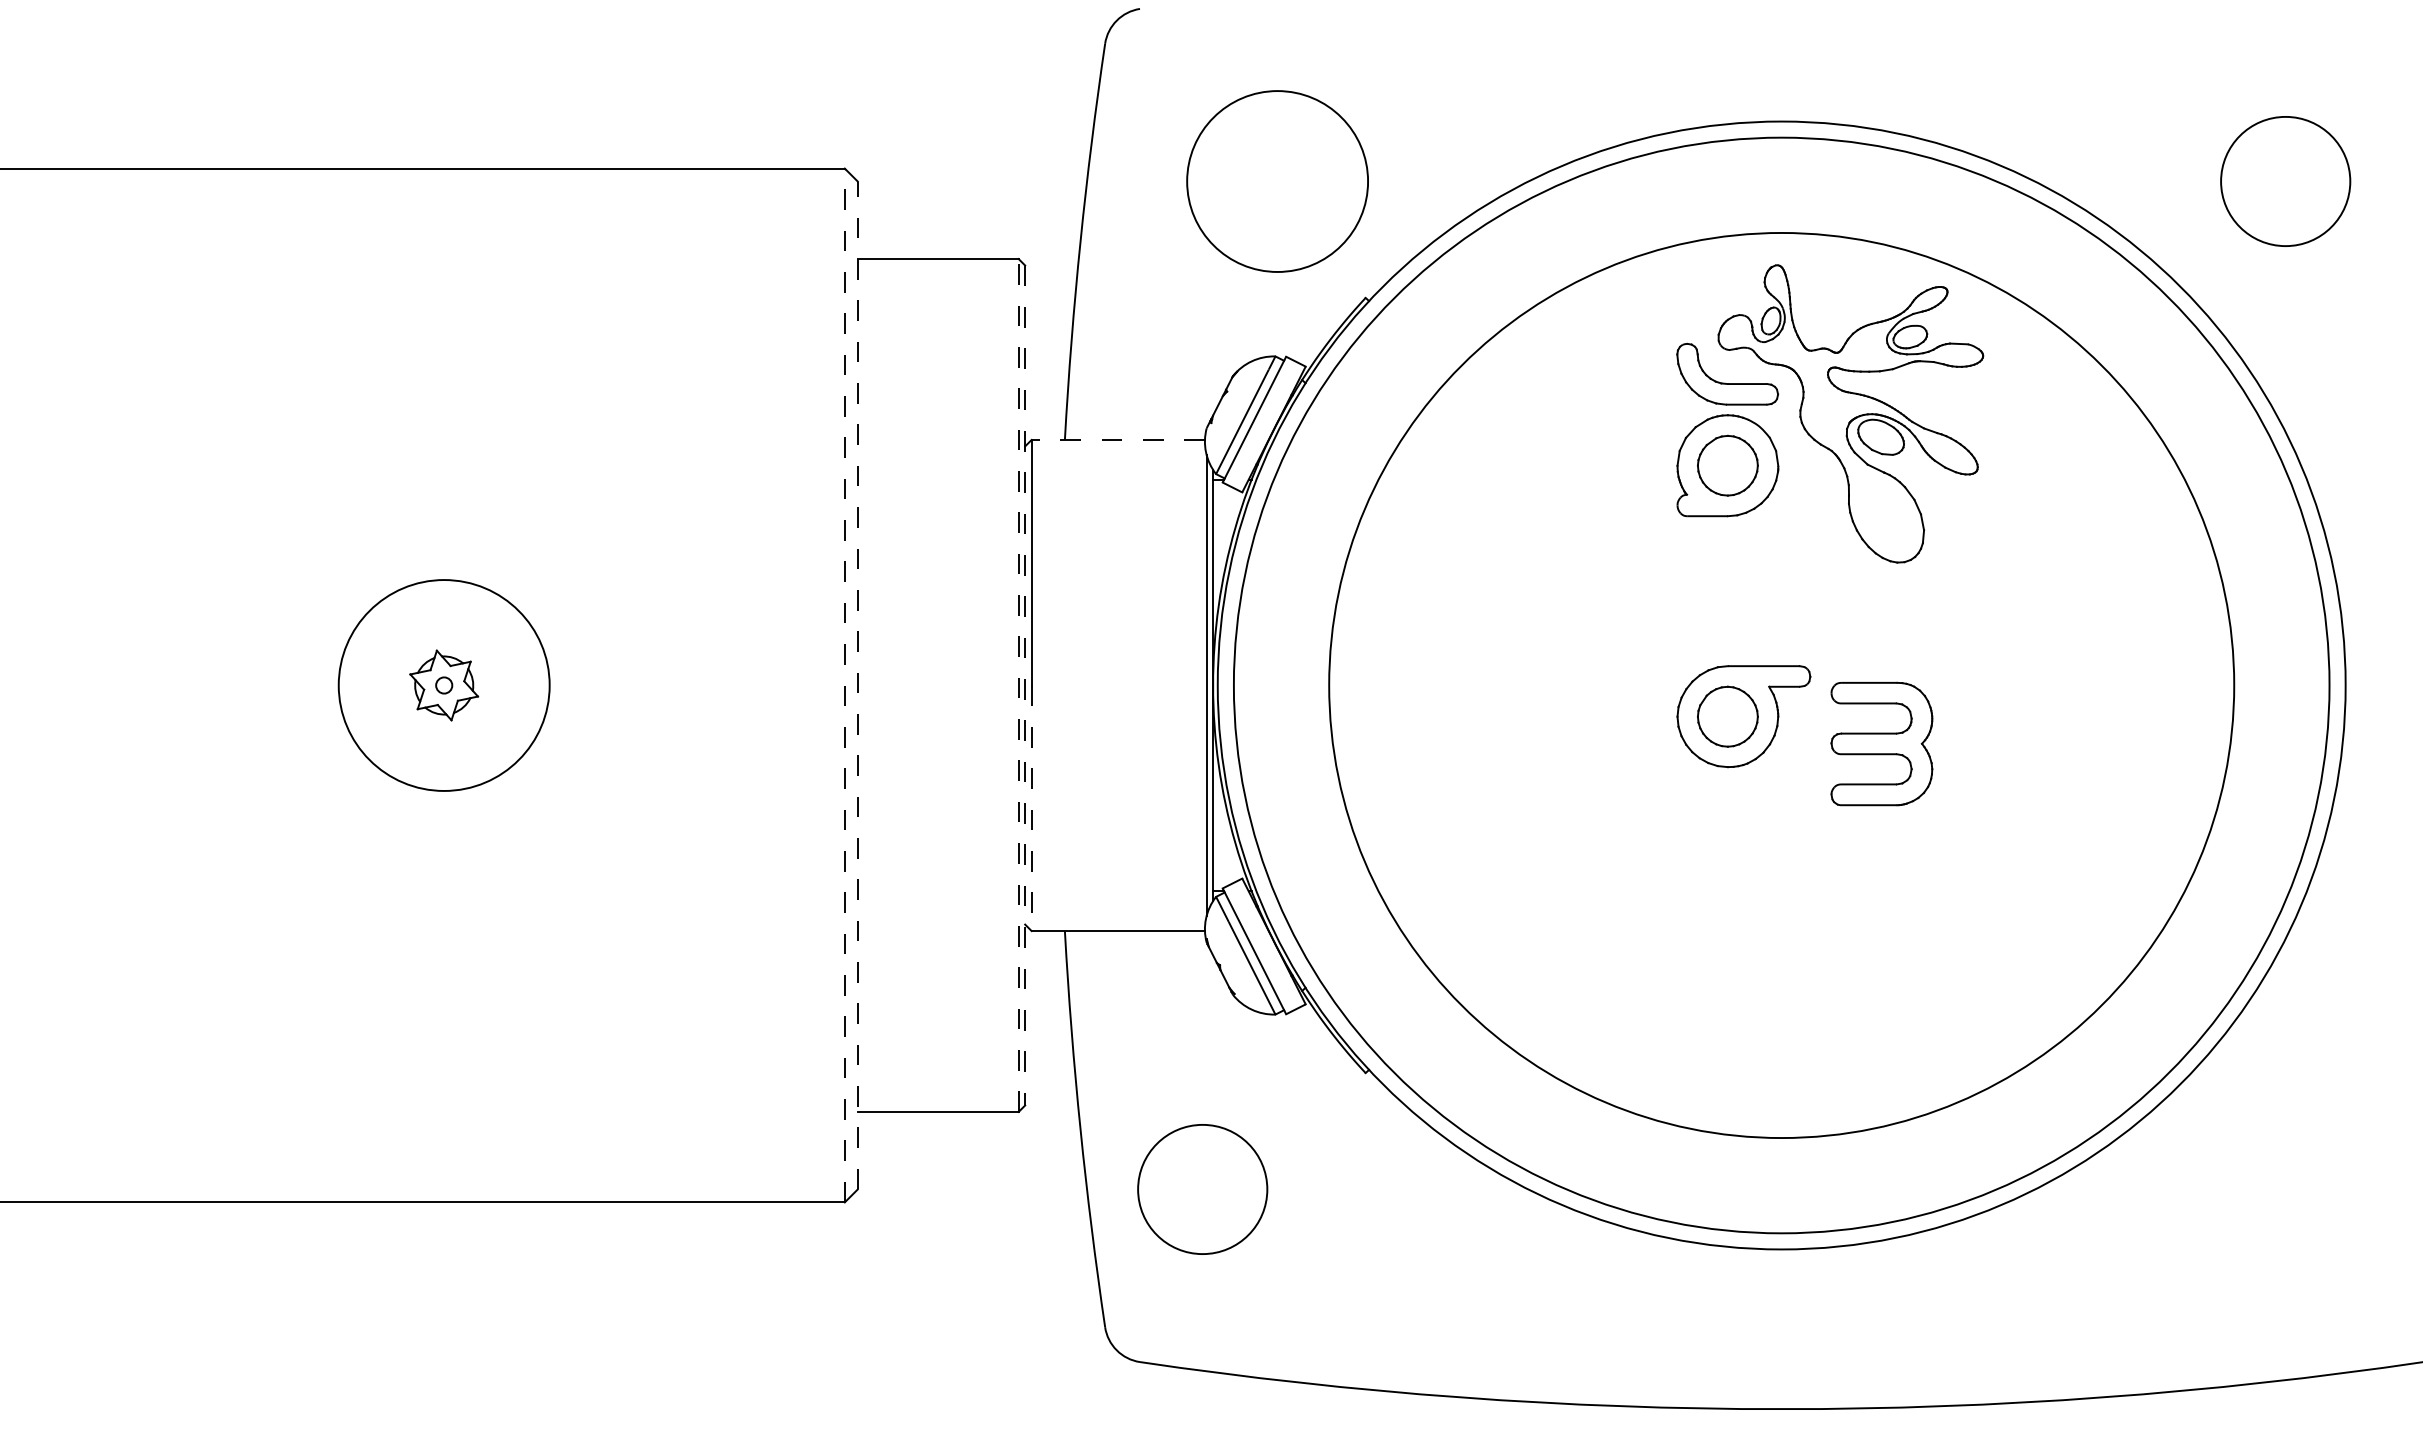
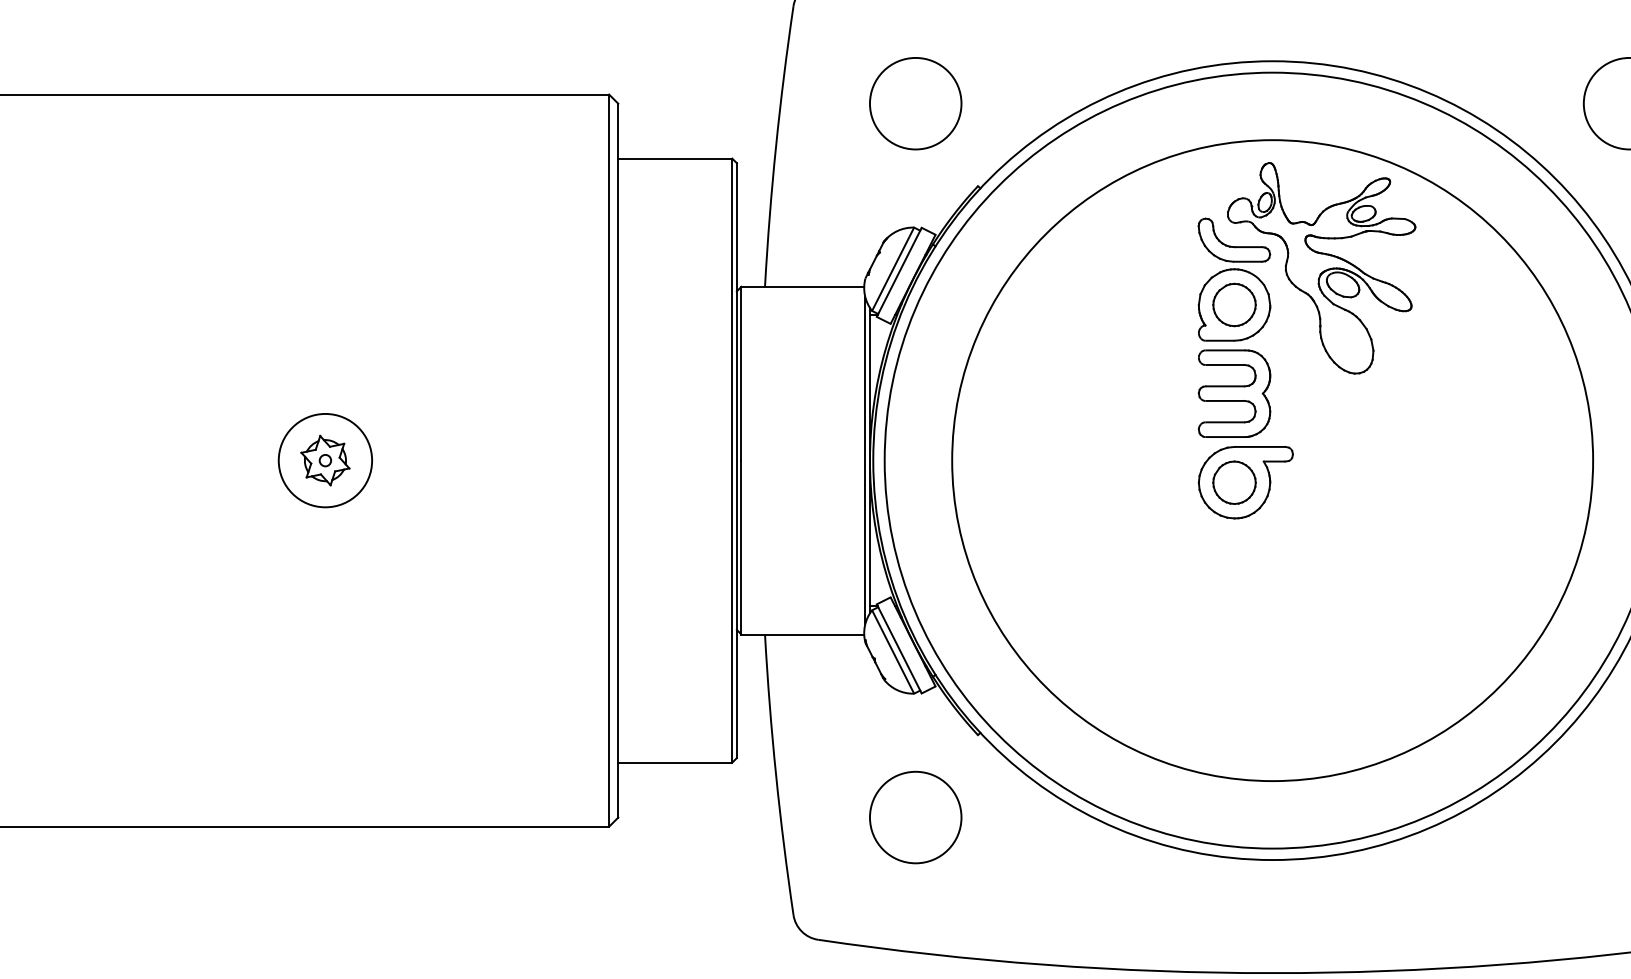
circle: (1277, 181) -> (915, 103), size x0.71
line: (1118, 439) -> (802, 286), dashed -> solid
circle: (444, 685) -> (325, 460), size x0.62
line: (844, 685) -> (608, 460), dashed -> solid
line: (857, 685) -> (618, 460), dashed -> solid
line: (1018, 685) -> (732, 460), dashed -> solid
line: (1025, 685) -> (737, 460), dashed -> solid
part: (1881, 743) -> (1234, 393), moved
line: (1031, 808) -> (741, 547), dashed -> solid
circle: (1202, 1189) -> (915, 817), moved

